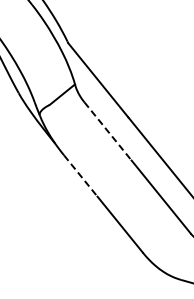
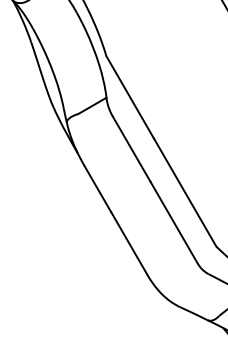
line: (107, 131) -> (131, 149), dashed -> solid
line: (80, 176) -> (97, 189), dashed -> solid

